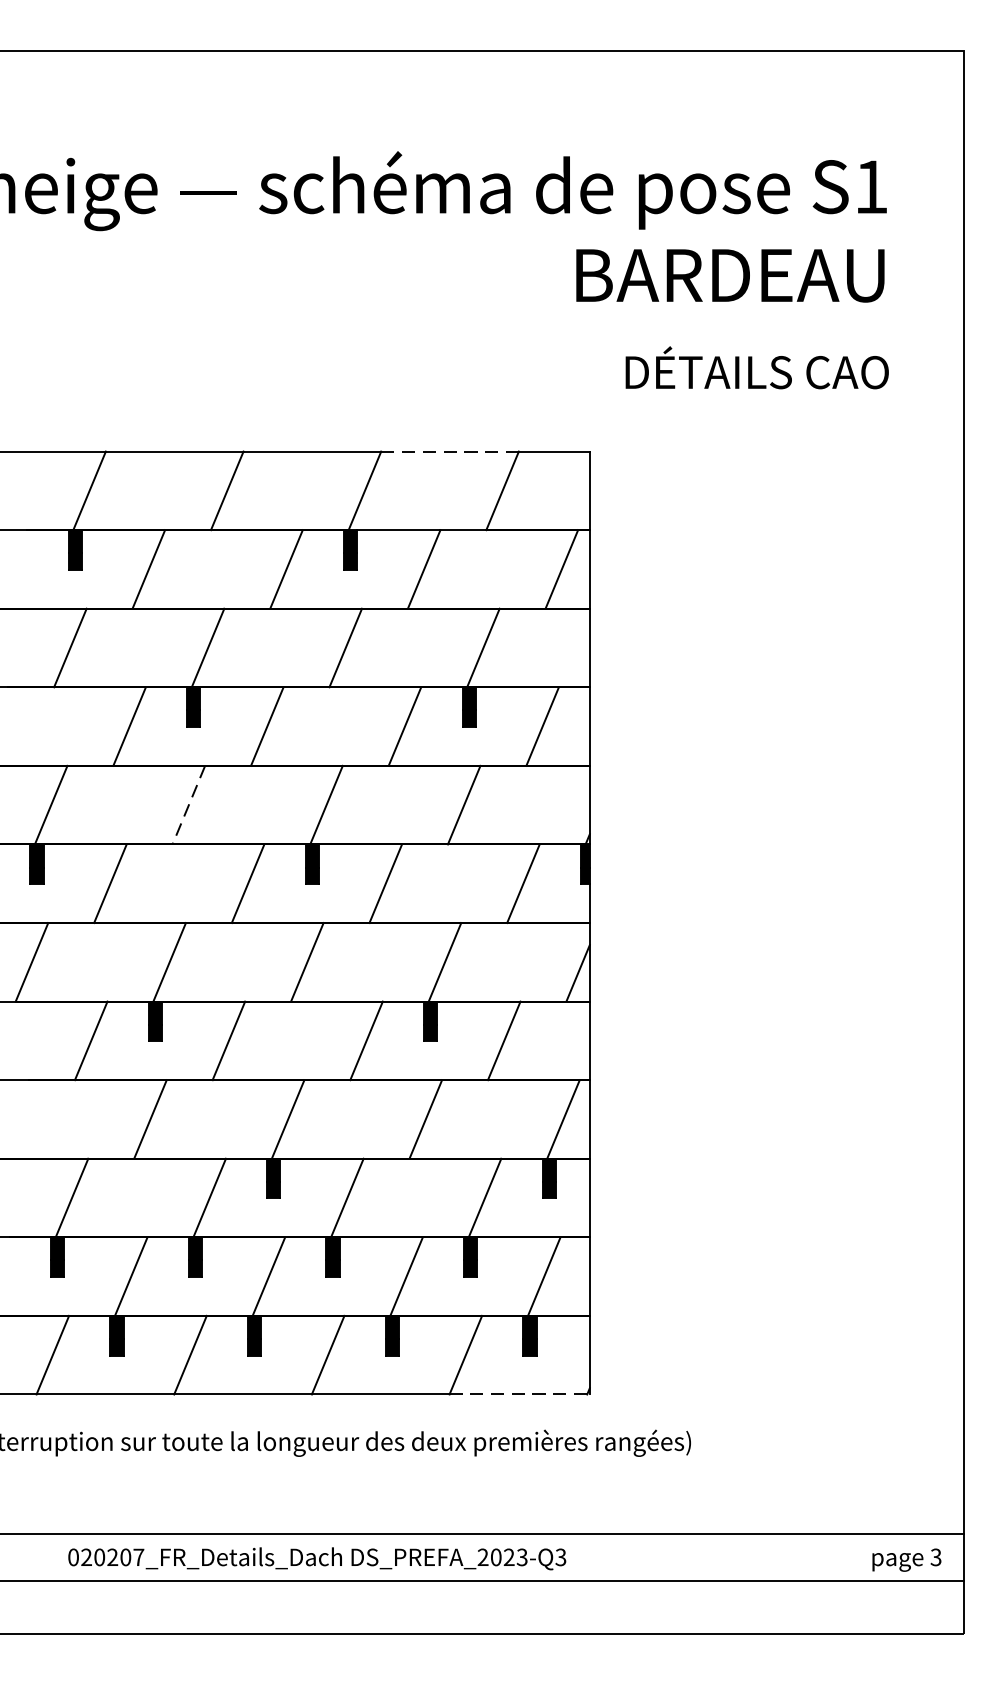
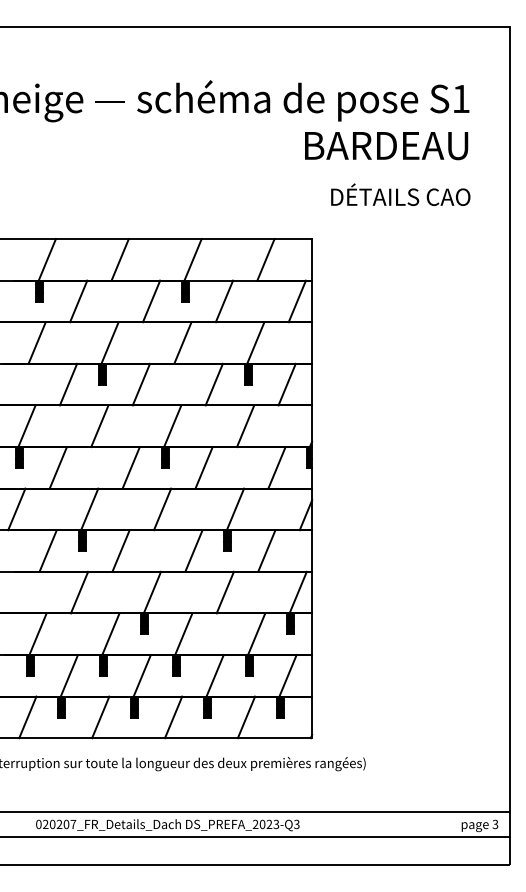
line: (450, 452) -> (238, 239), dashed -> solid
line: (188, 805) -> (99, 426), dashed -> solid
line: (516, 1395) -> (273, 738), dashed -> solid

